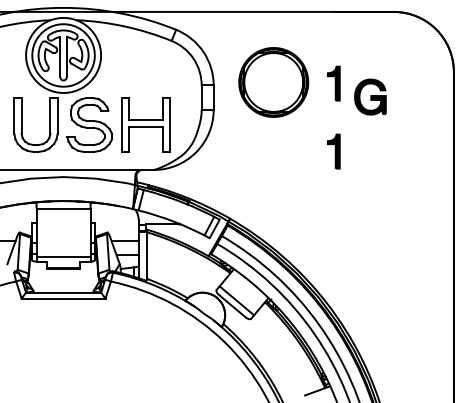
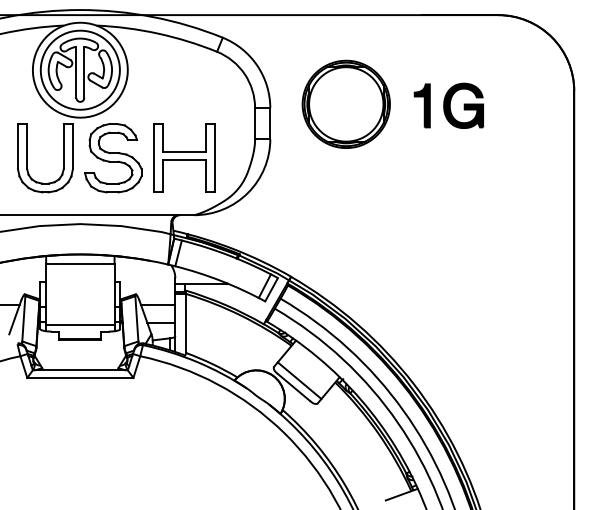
part: (370, 96) -> (463, 105), moved
part: (333, 151) -> (421, 191), removed

